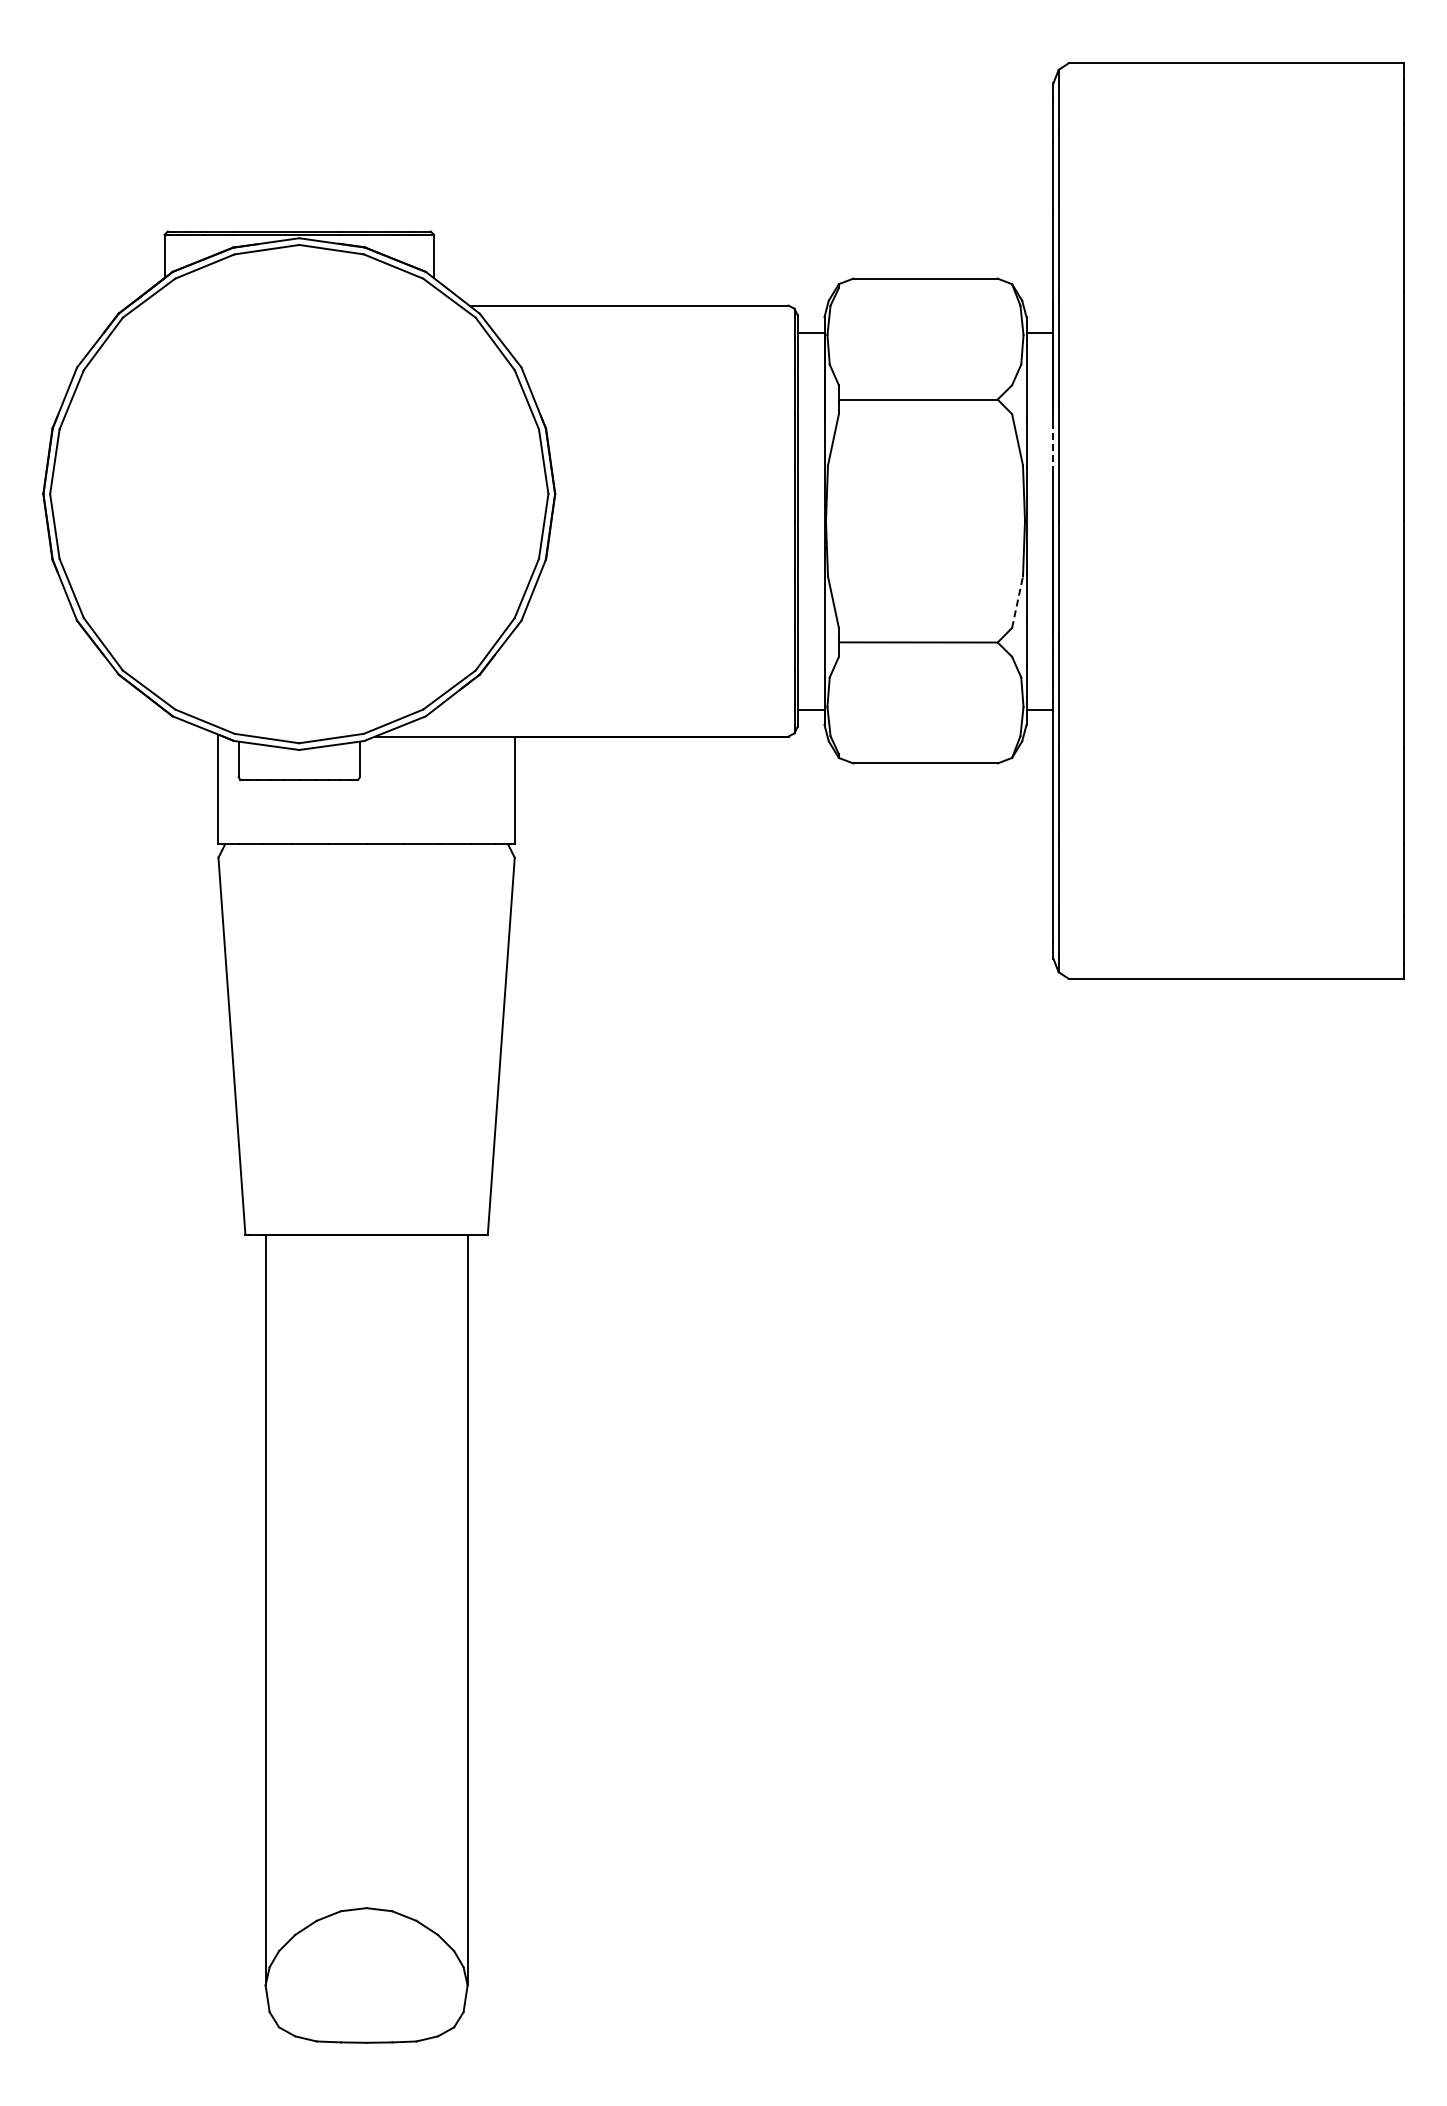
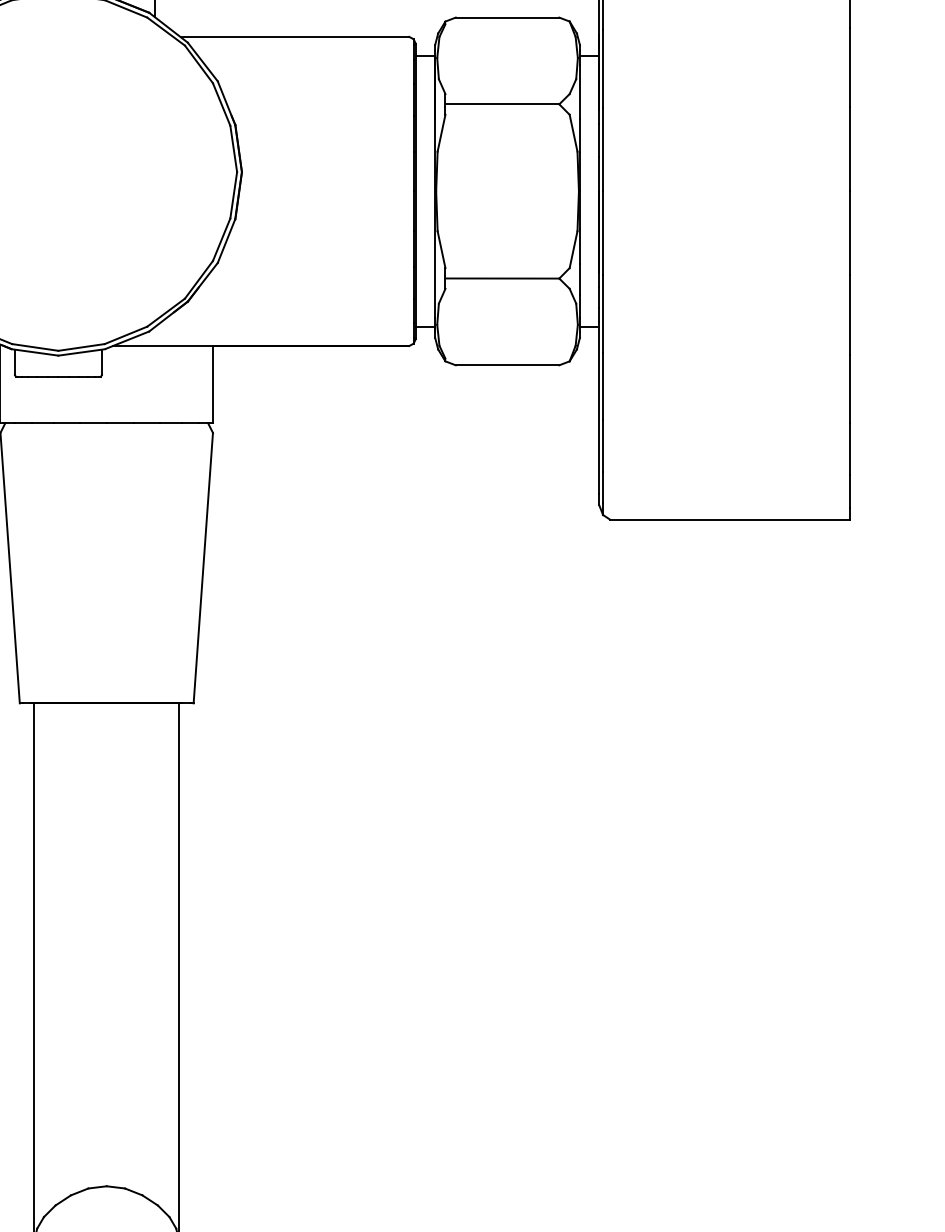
line: (1053, 450) -> (599, 140), dashed -> solid
line: (1017, 601) -> (573, 249), dashed -> solid

